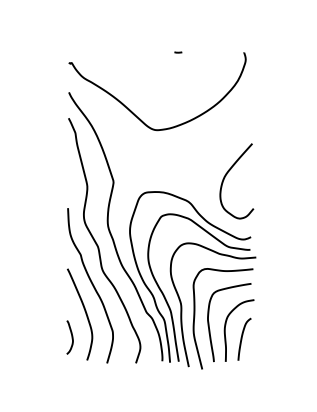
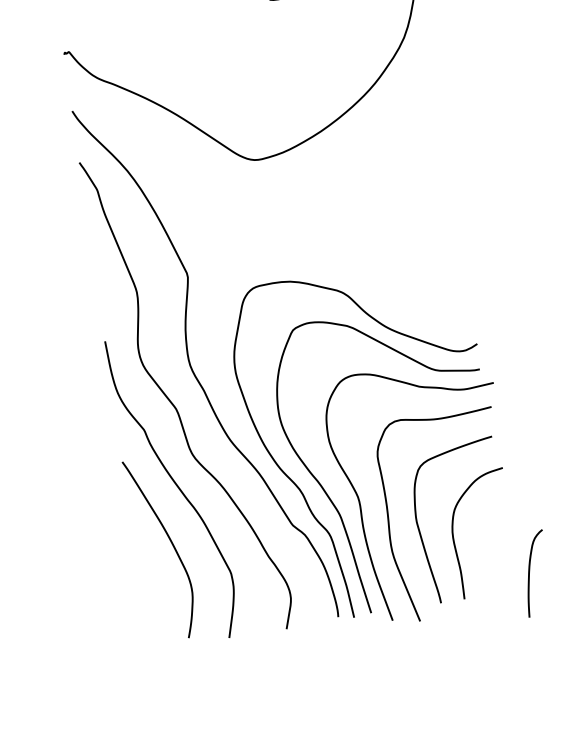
curve: (227, 174) -> (411, 226), removed
curve: (71, 337) -> (150, 597), removed
curve: (242, 338) -> (530, 572), moved

